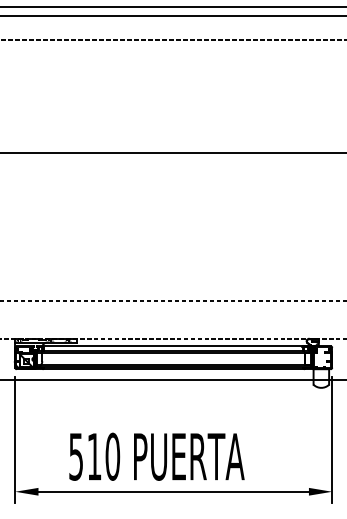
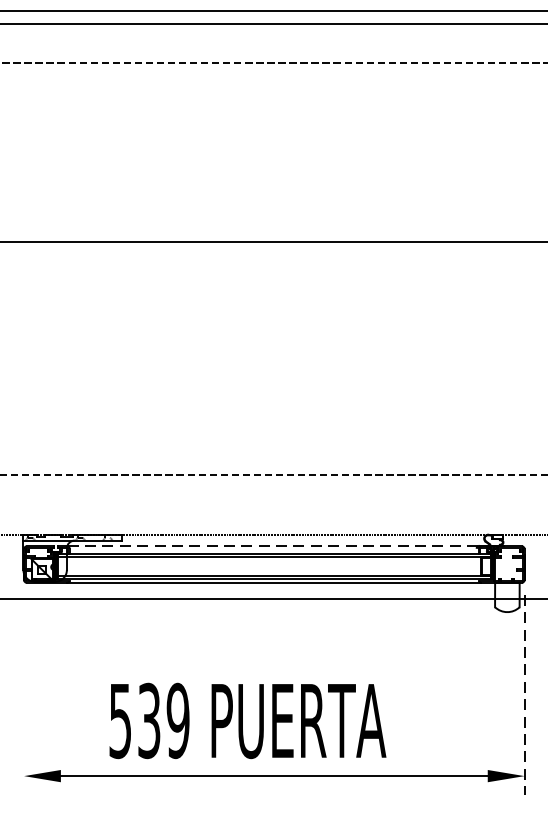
line: (174, 346) -> (275, 546), solid -> dashed
line: (15, 440) -> (24, 695), removed
line: (332, 440) -> (524, 695), solid -> dashed
text: (103, 456) -> (163, 720), 510 -> 539

